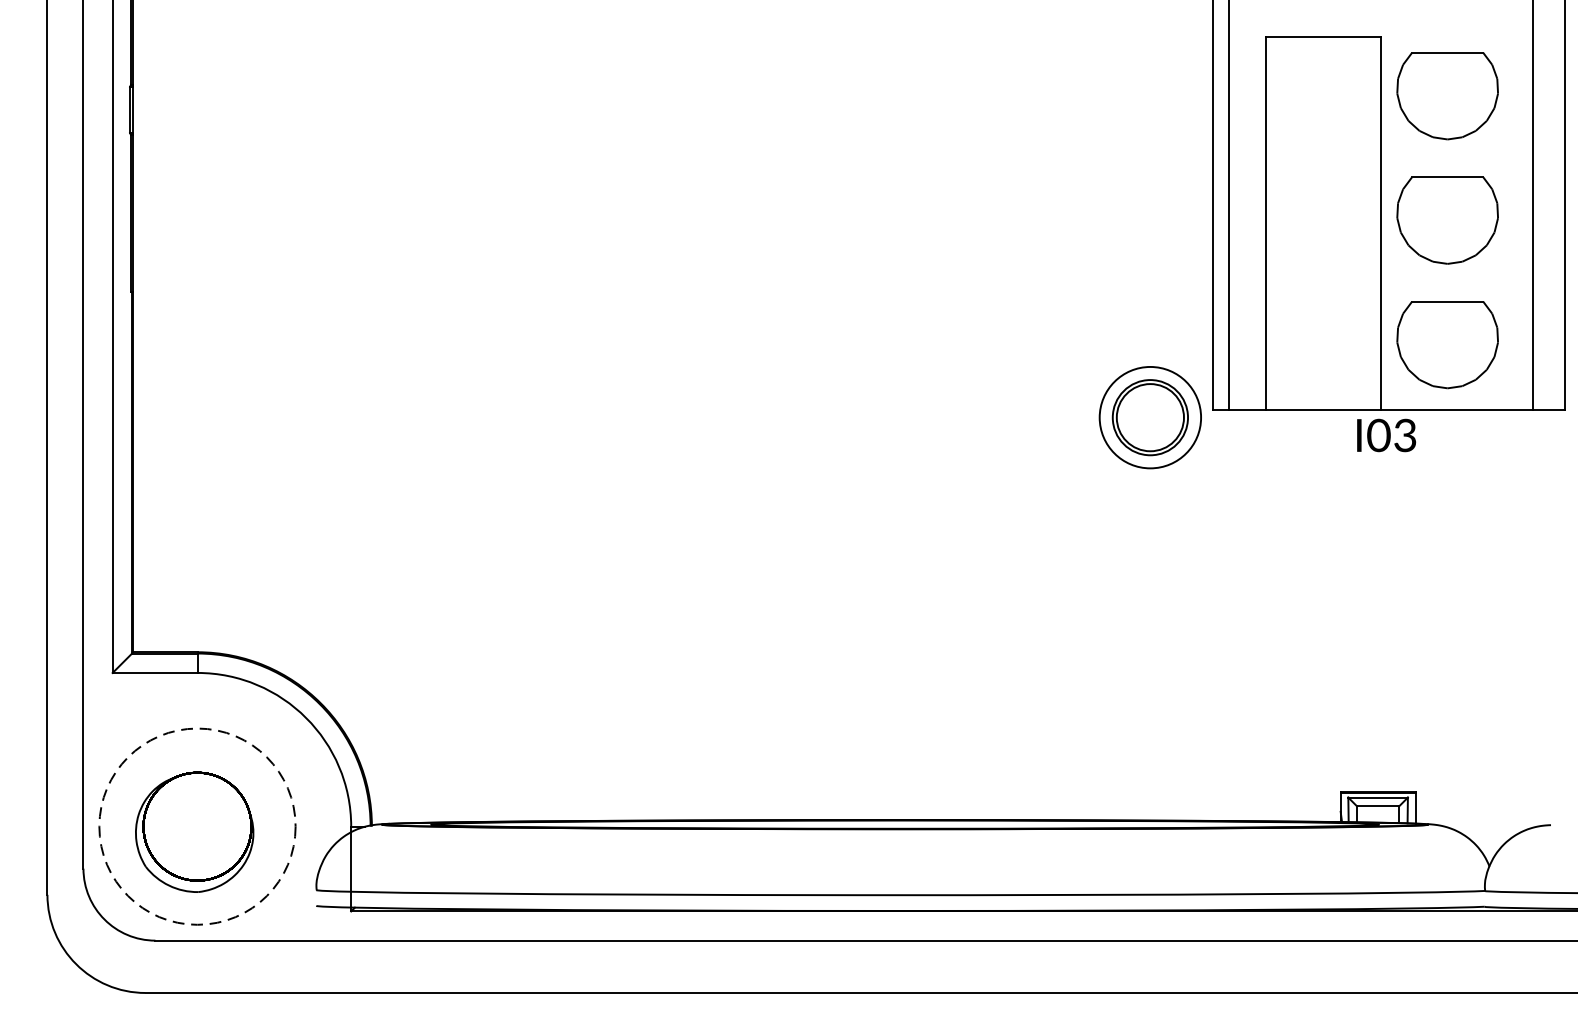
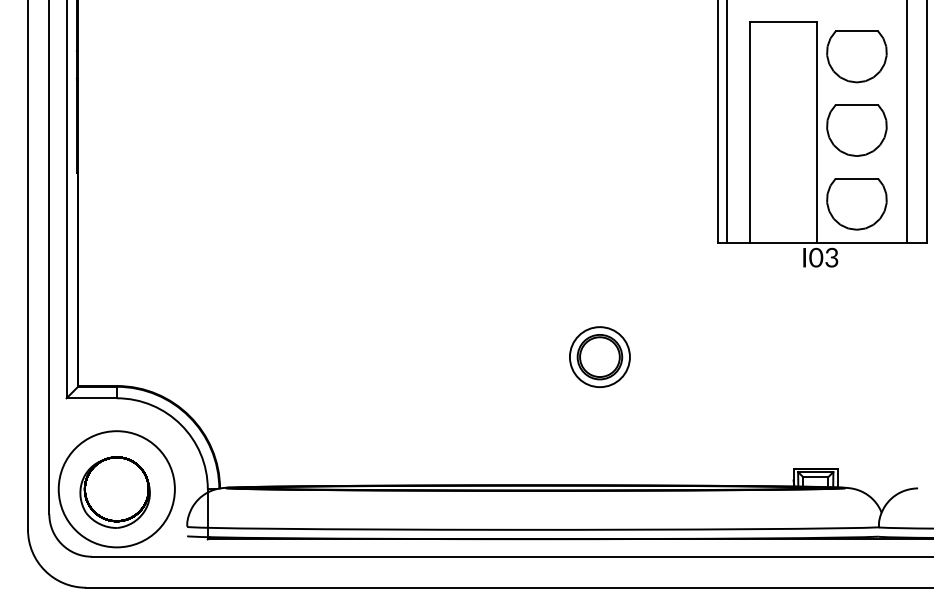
part: (1149, 416) -> (599, 356), moved
circle: (196, 827) -> (116, 489), dashed -> solid

